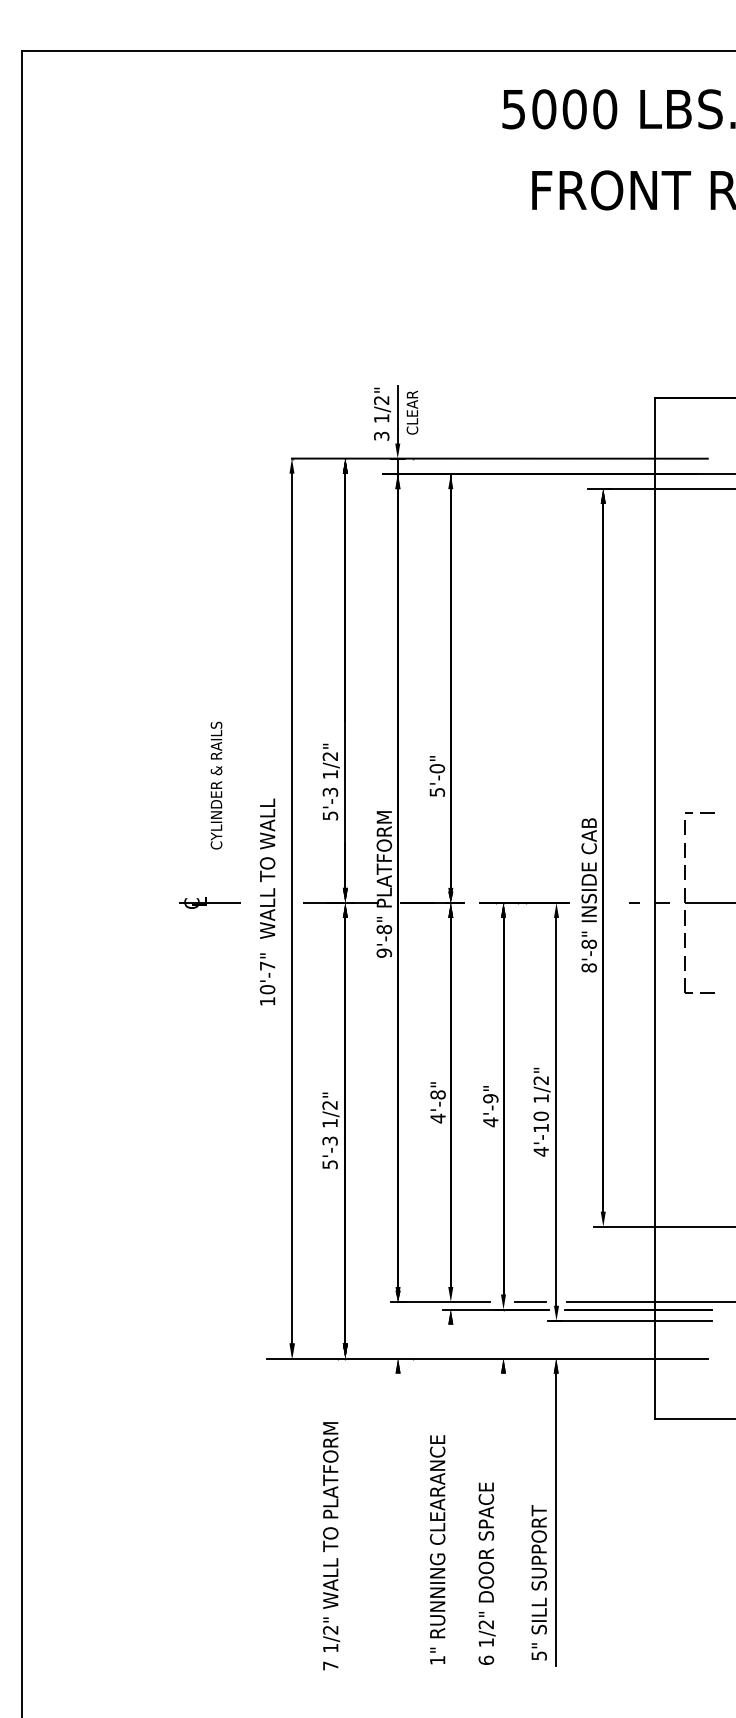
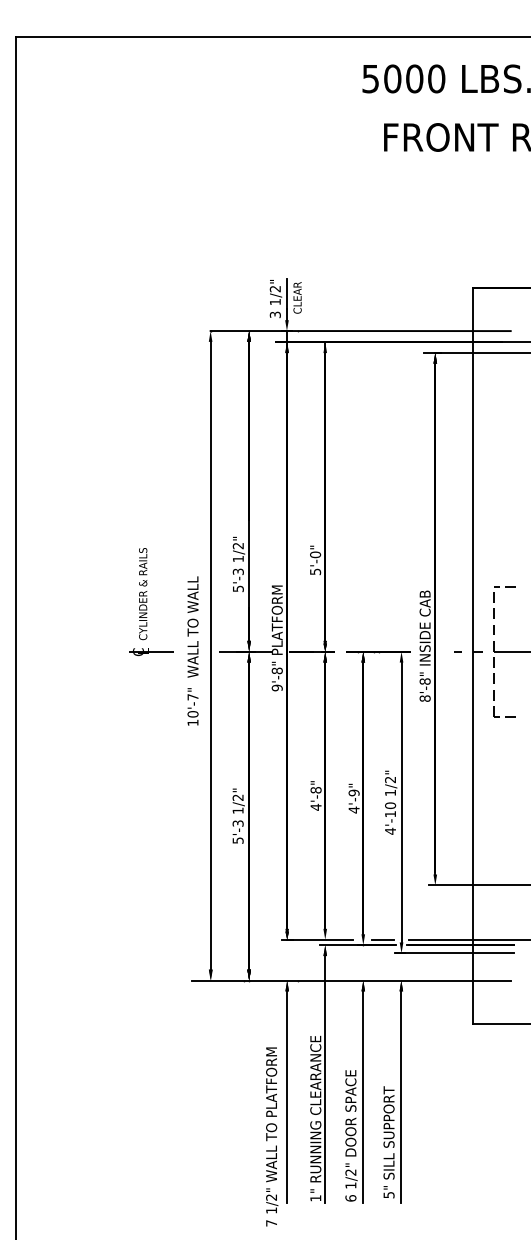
text: (216, 786) -> (143, 594), moved
line: (451, 1495) -> (325, 1079), added
line: (398, 1519) -> (287, 1096), added
line: (503, 1519) -> (363, 1096), added
text: (331, 1545) -> (272, 1136), moved

